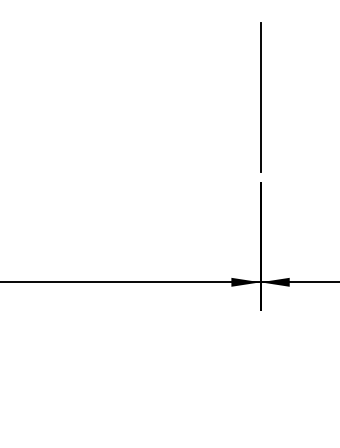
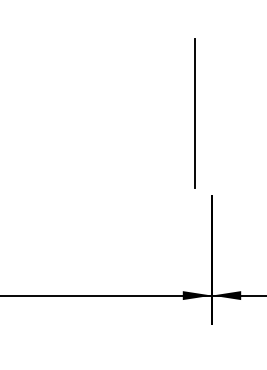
line: (260, 97) -> (194, 113), moved

